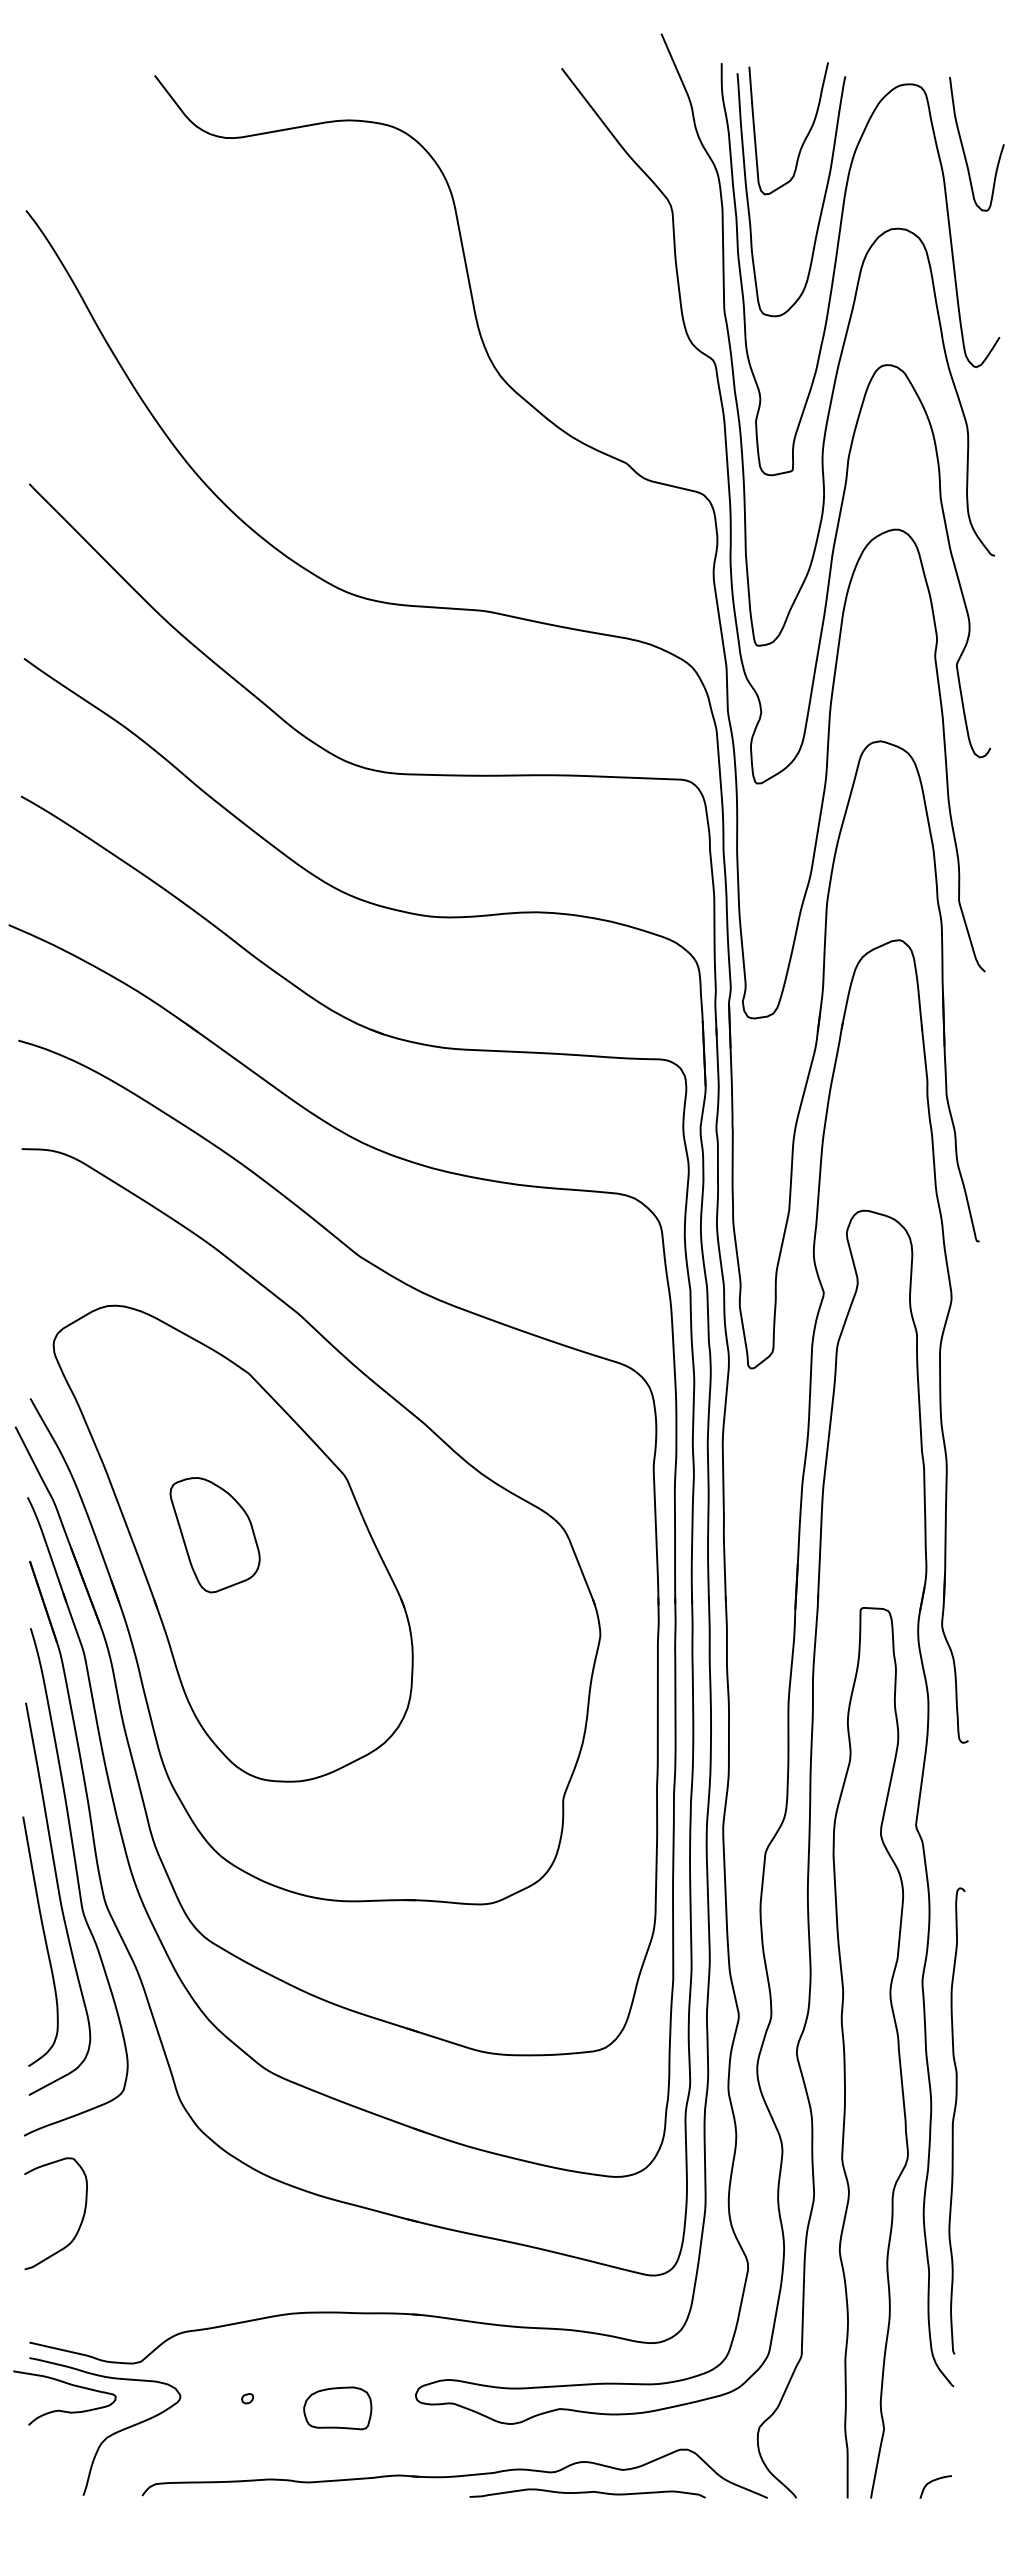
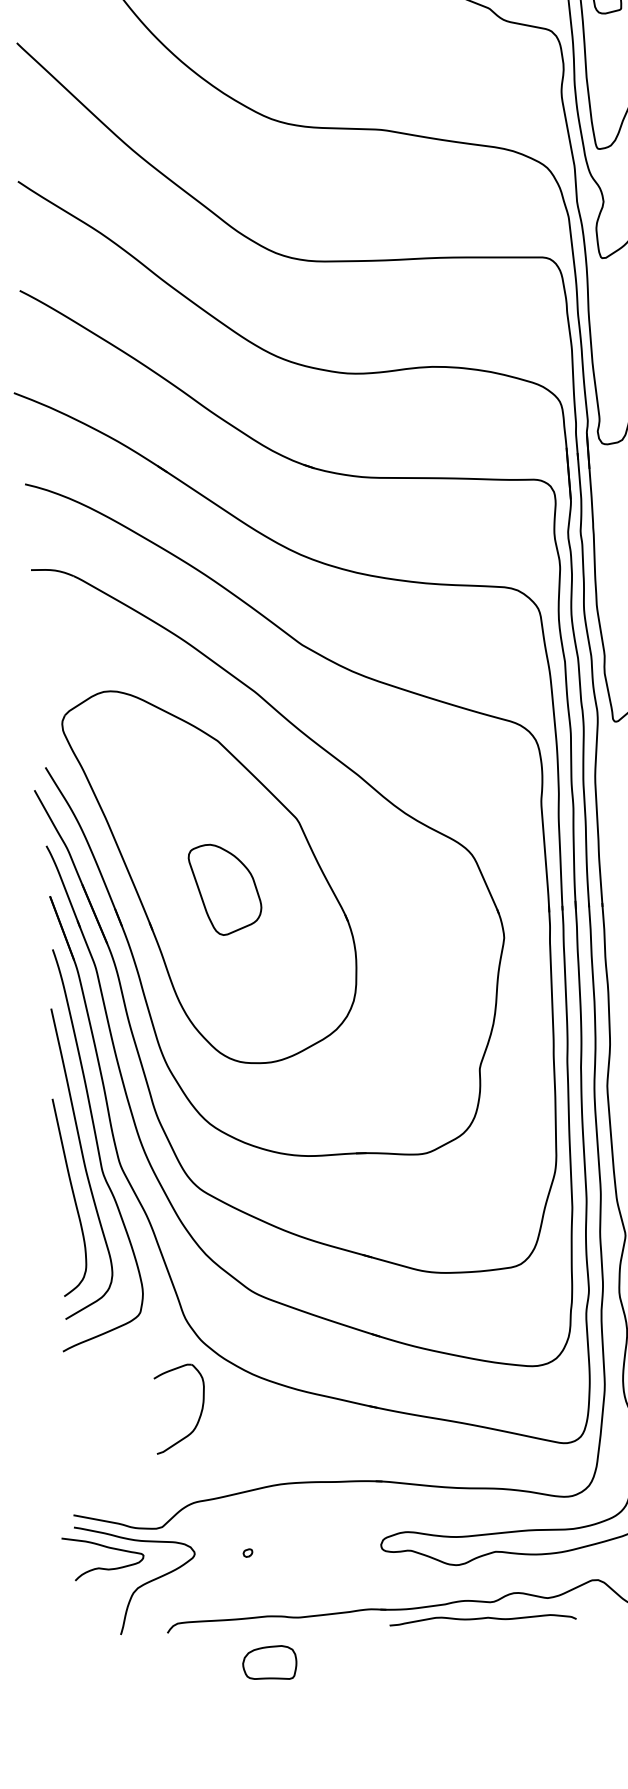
part: (214, 1535) -> (224, 889), moved
part: (80, 2222) -> (199, 1415), moved
part: (337, 2408) -> (269, 1663), moved
curve: (587, 2493) -> (482, 1619), moved

